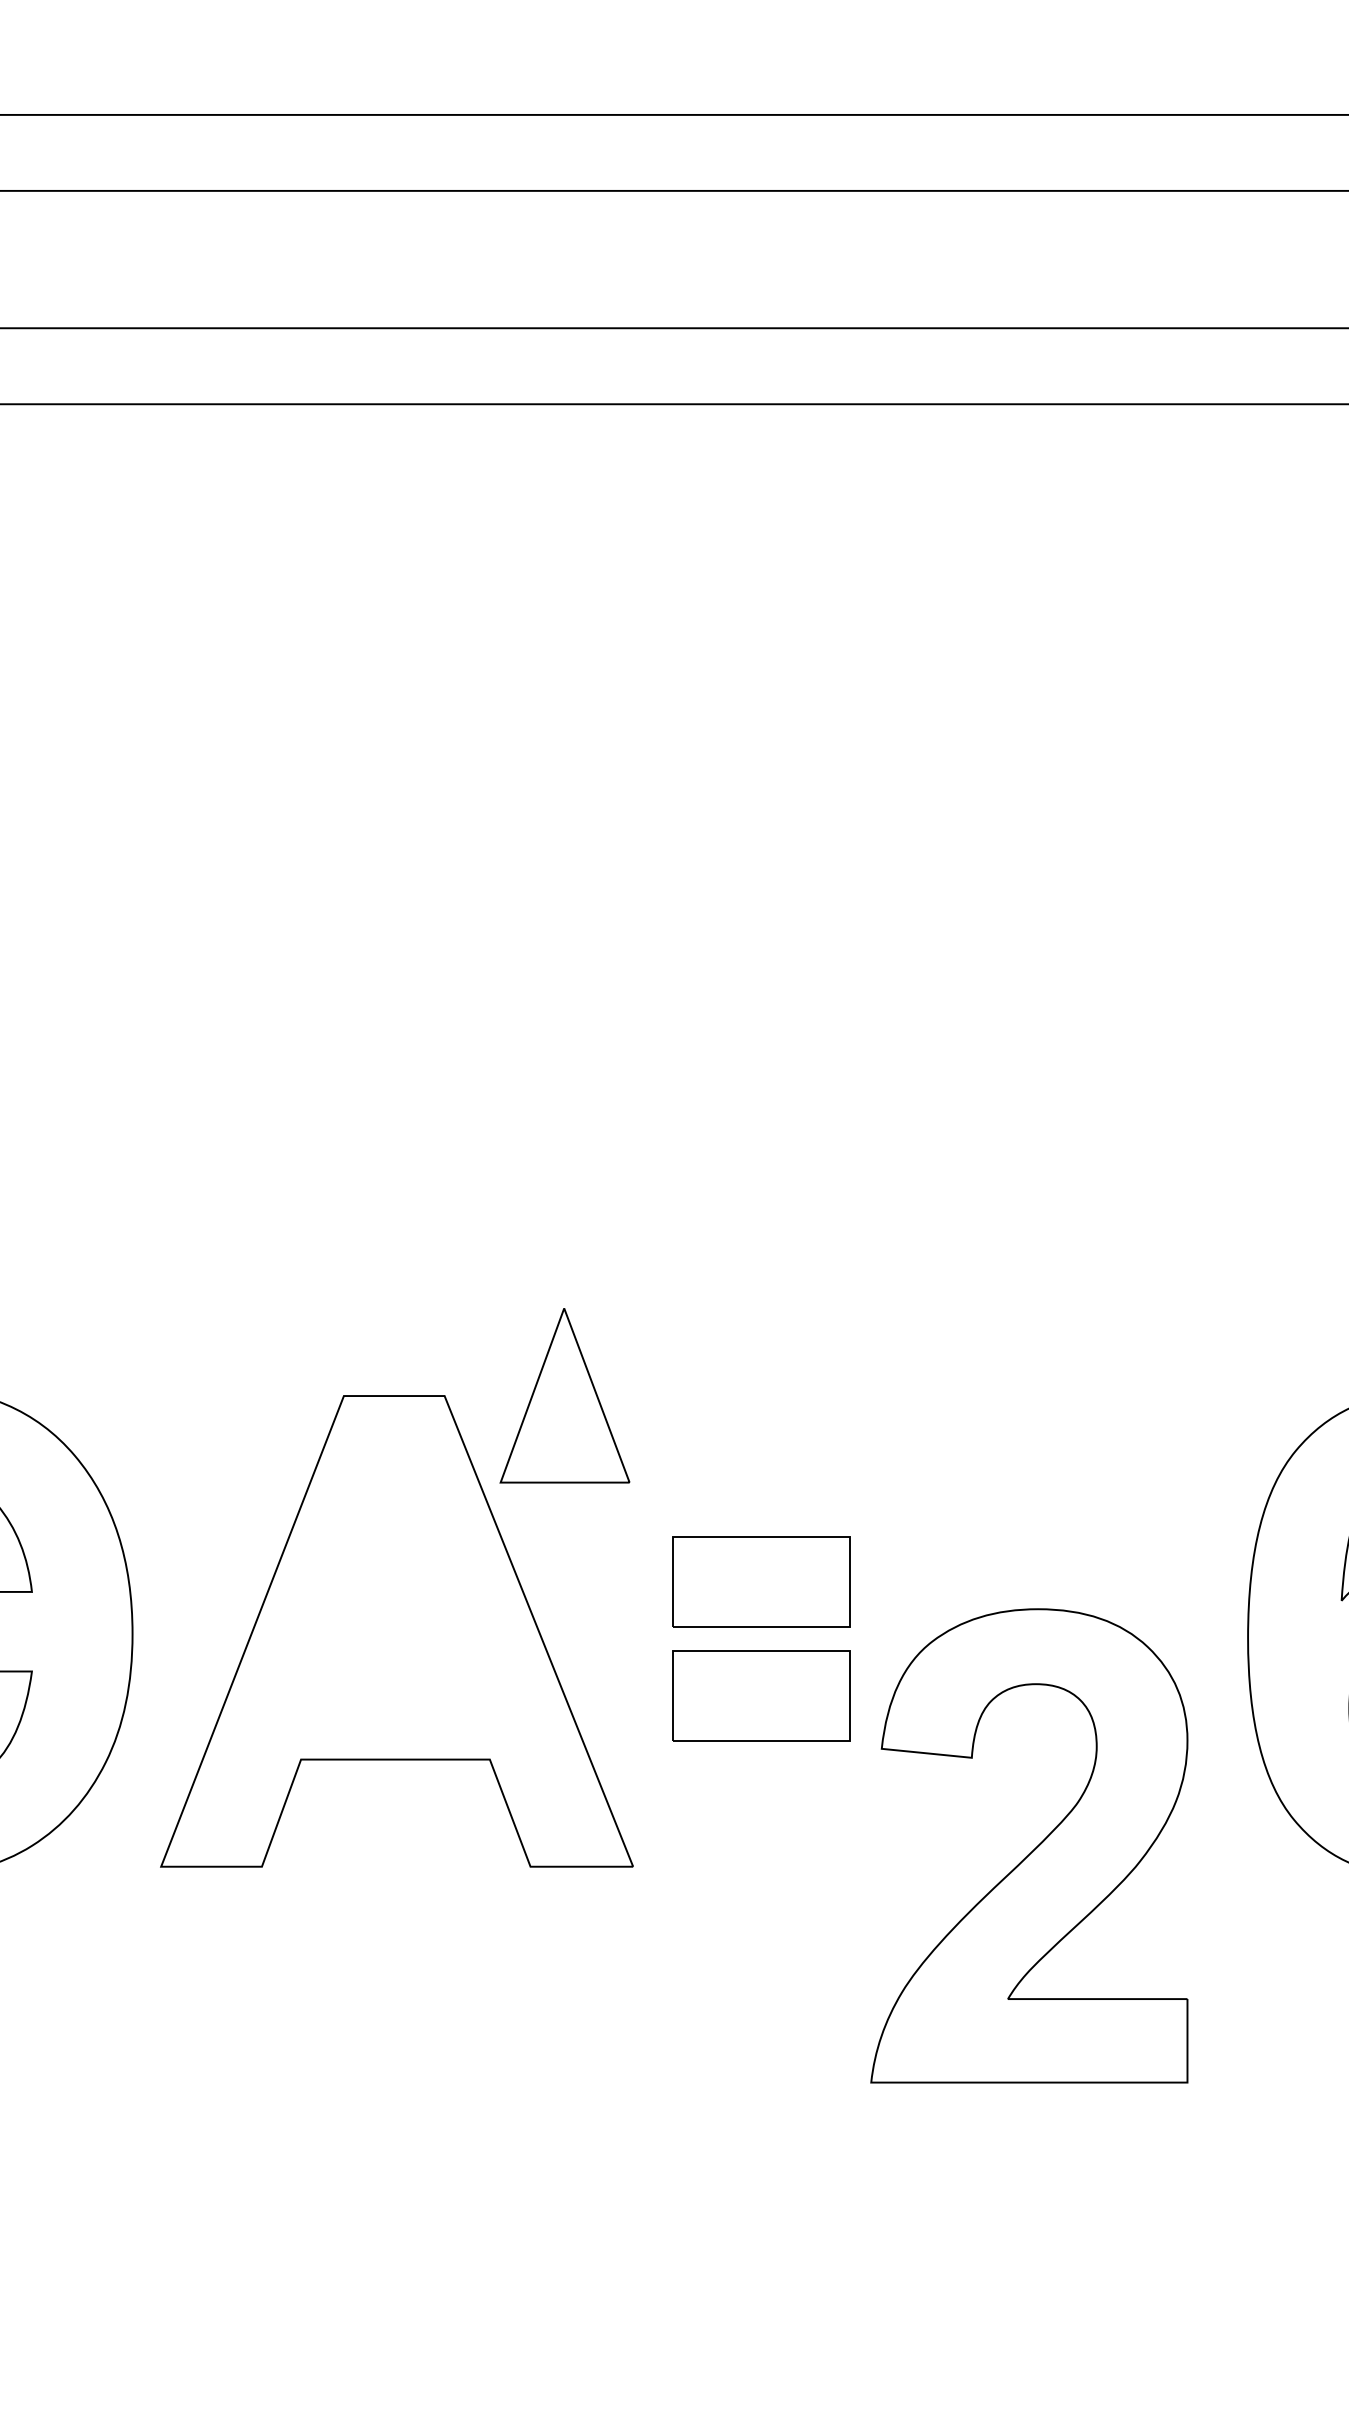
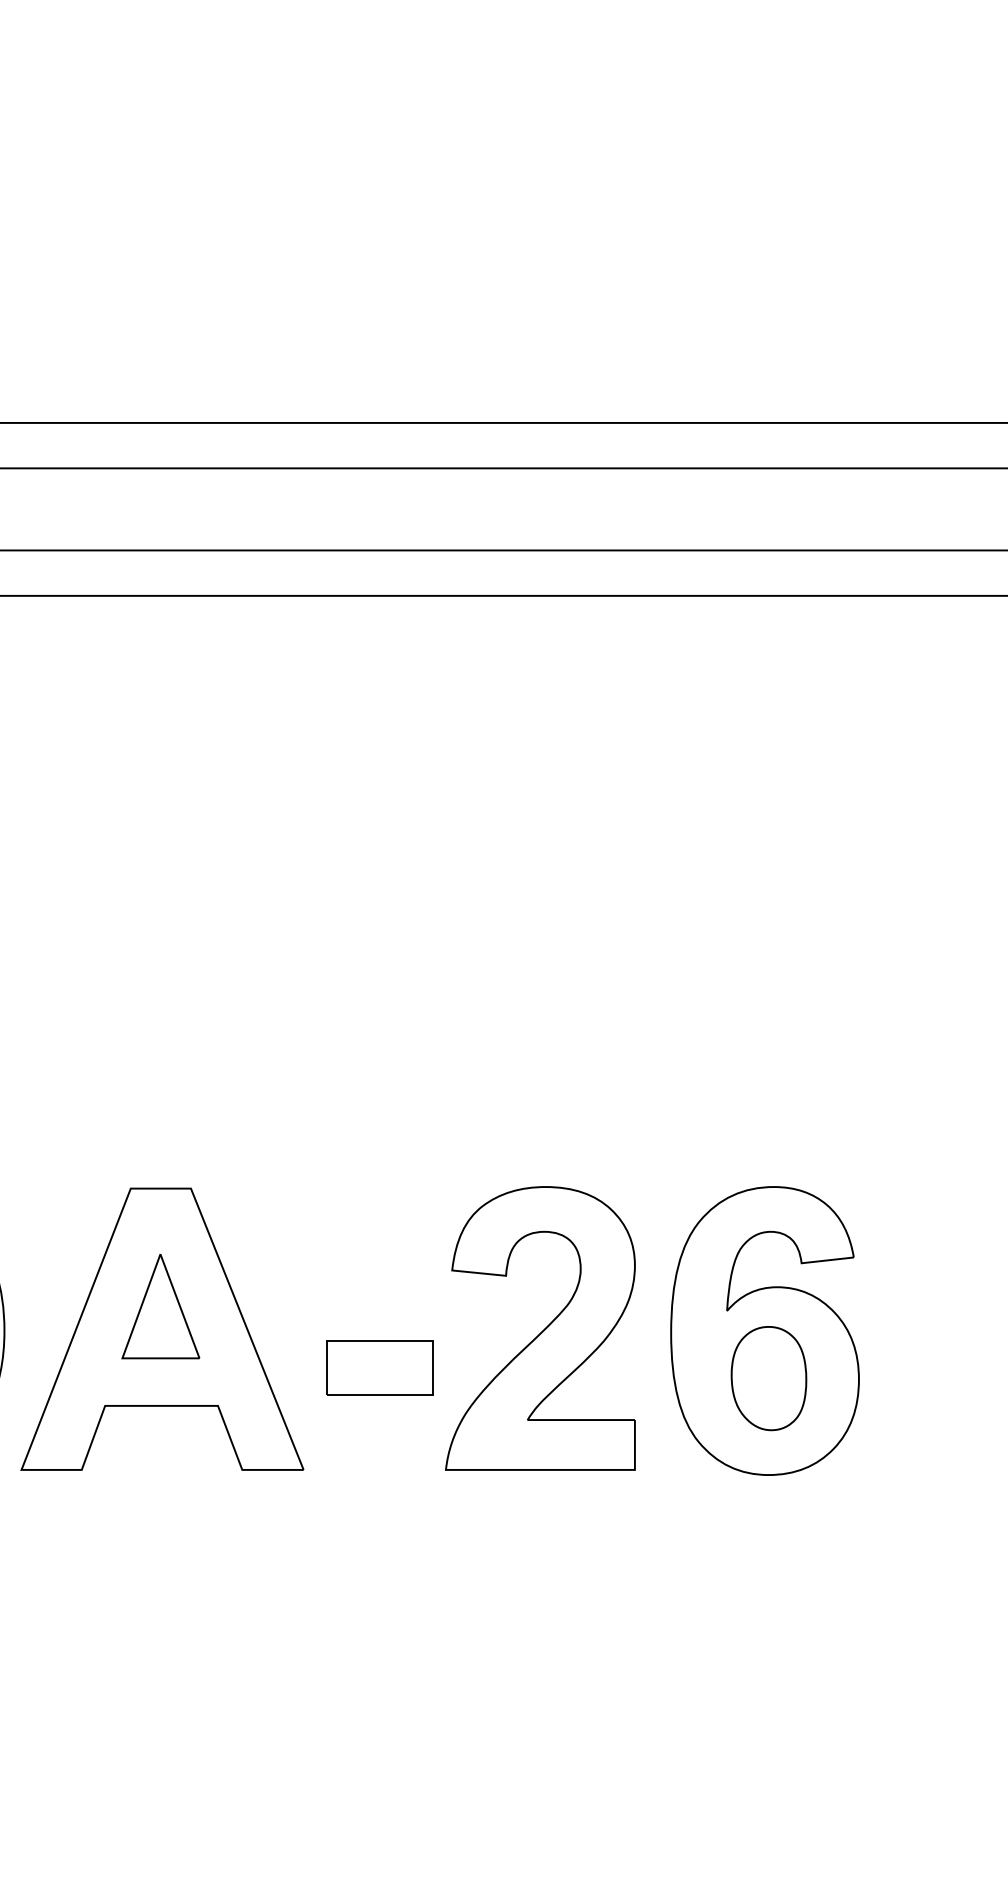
part: (564, 1395) -> (160, 1306), moved
part: (760, 1581) -> (379, 1299), removed
part: (1029, 1845) -> (540, 1328), moved

